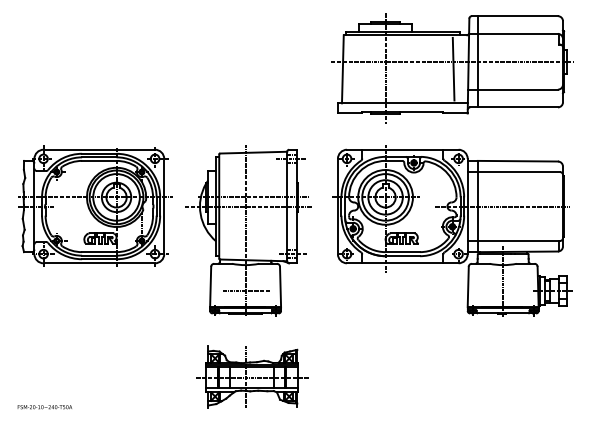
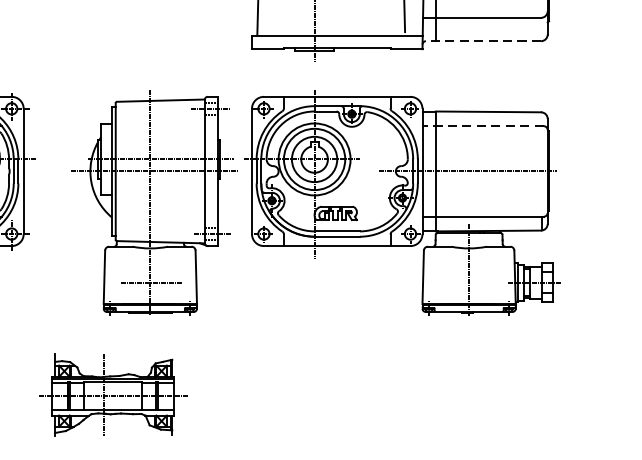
line: (514, 107) -> (483, 41), solid -> dashed
line: (513, 172) -> (482, 126), solid -> dashed
part: (248, 230) -> (154, 202), moved
part: (252, 376) -> (113, 394), moved

